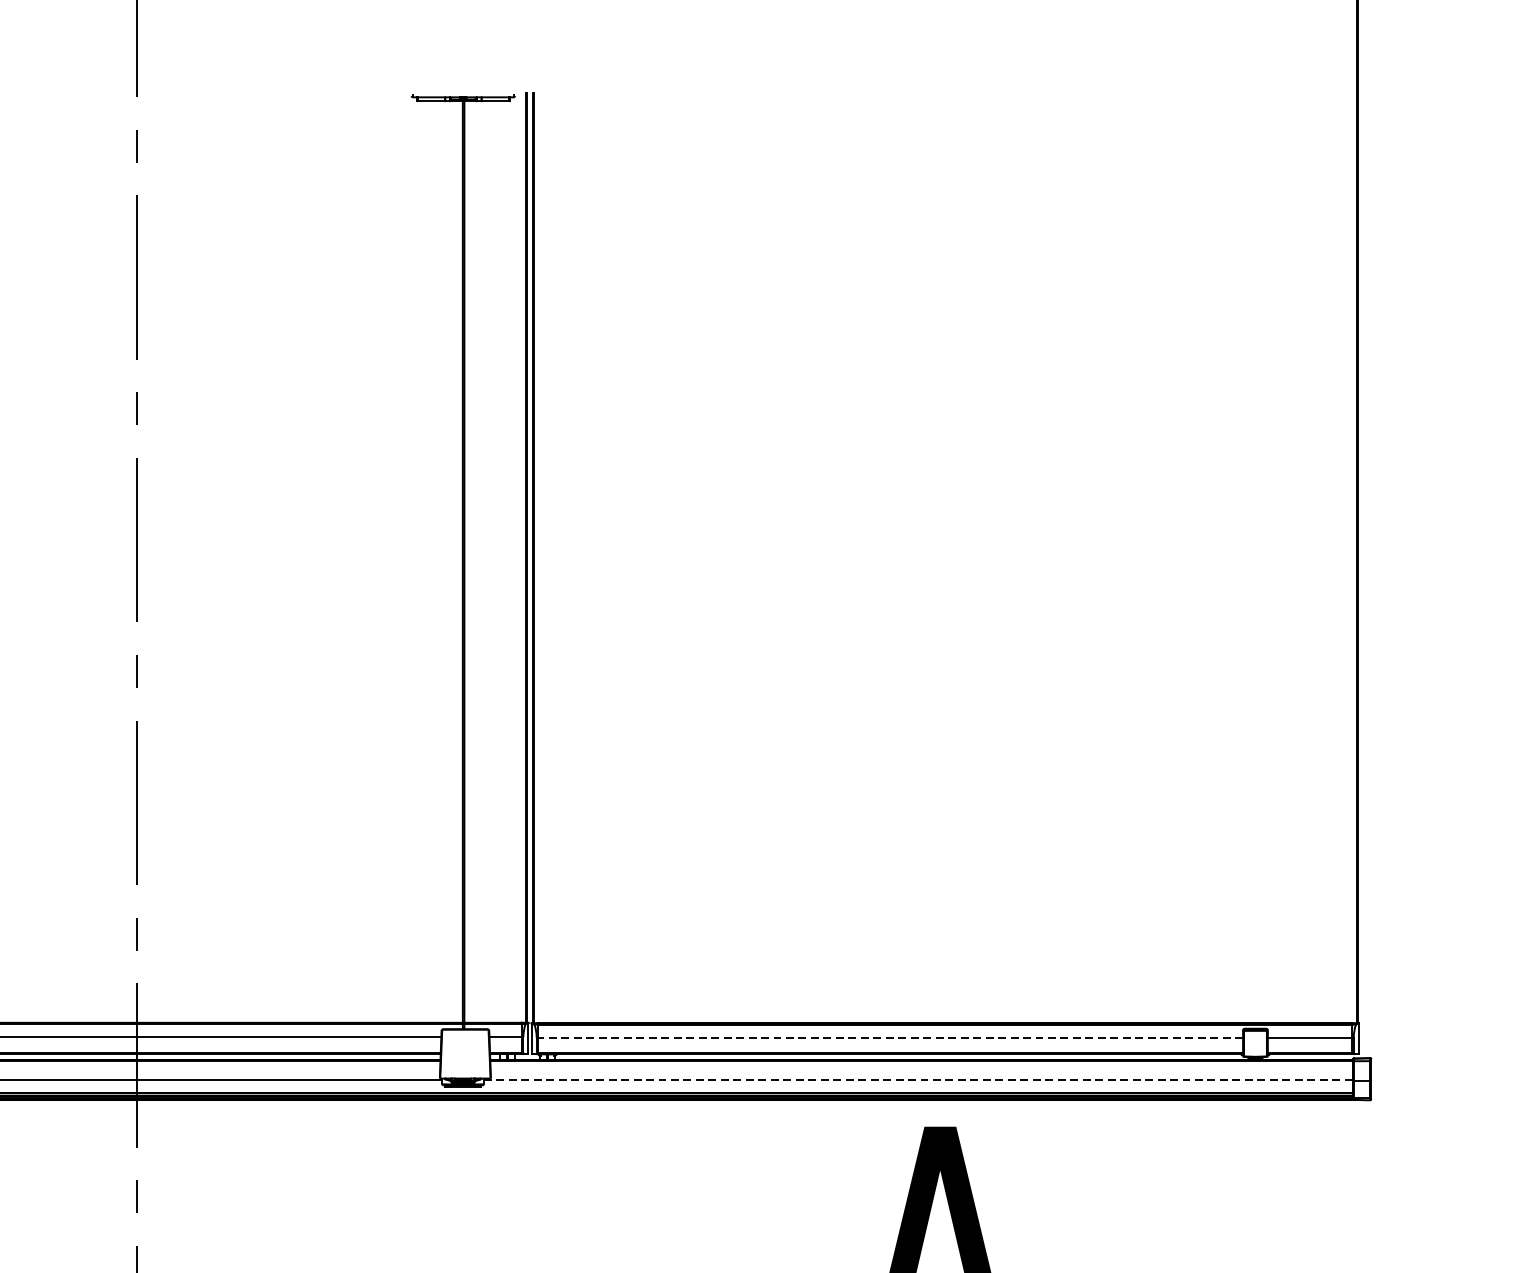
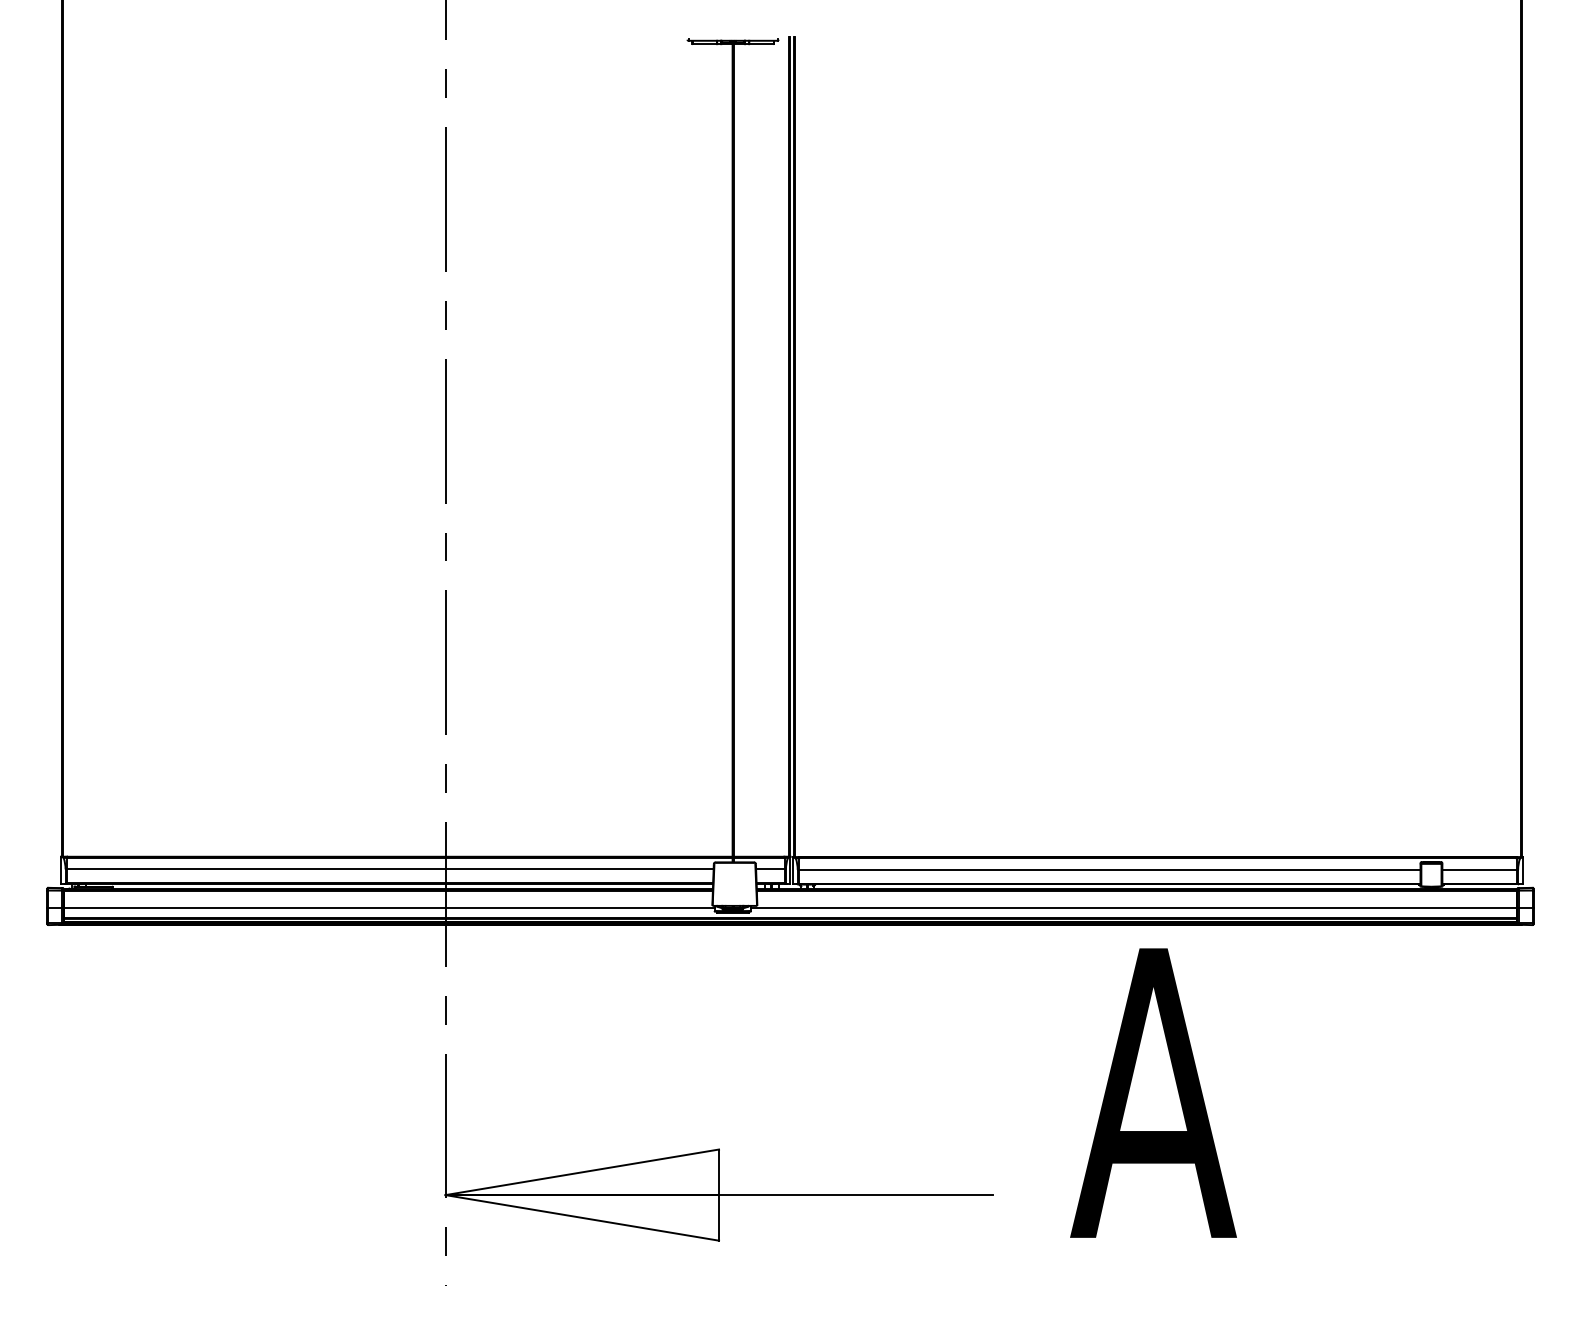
line: (890, 1037) -> (1109, 869), dashed -> solid
line: (917, 1080) -> (1133, 907), dashed -> solid

